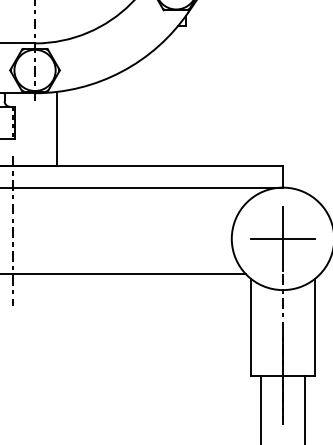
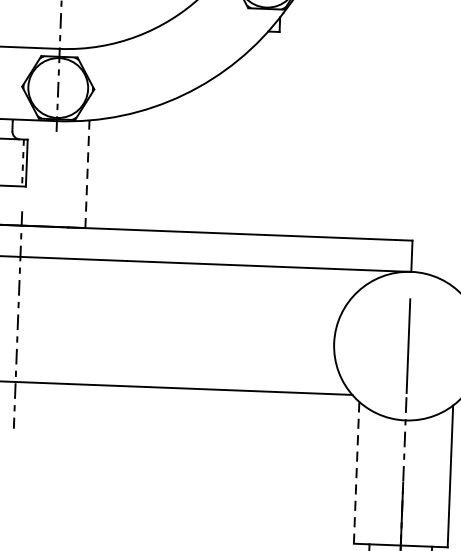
line: (57, 128) -> (87, 173), solid -> dashed
line: (282, 238) -> (407, 345), removed
line: (250, 327) -> (356, 472), solid -> dashed

